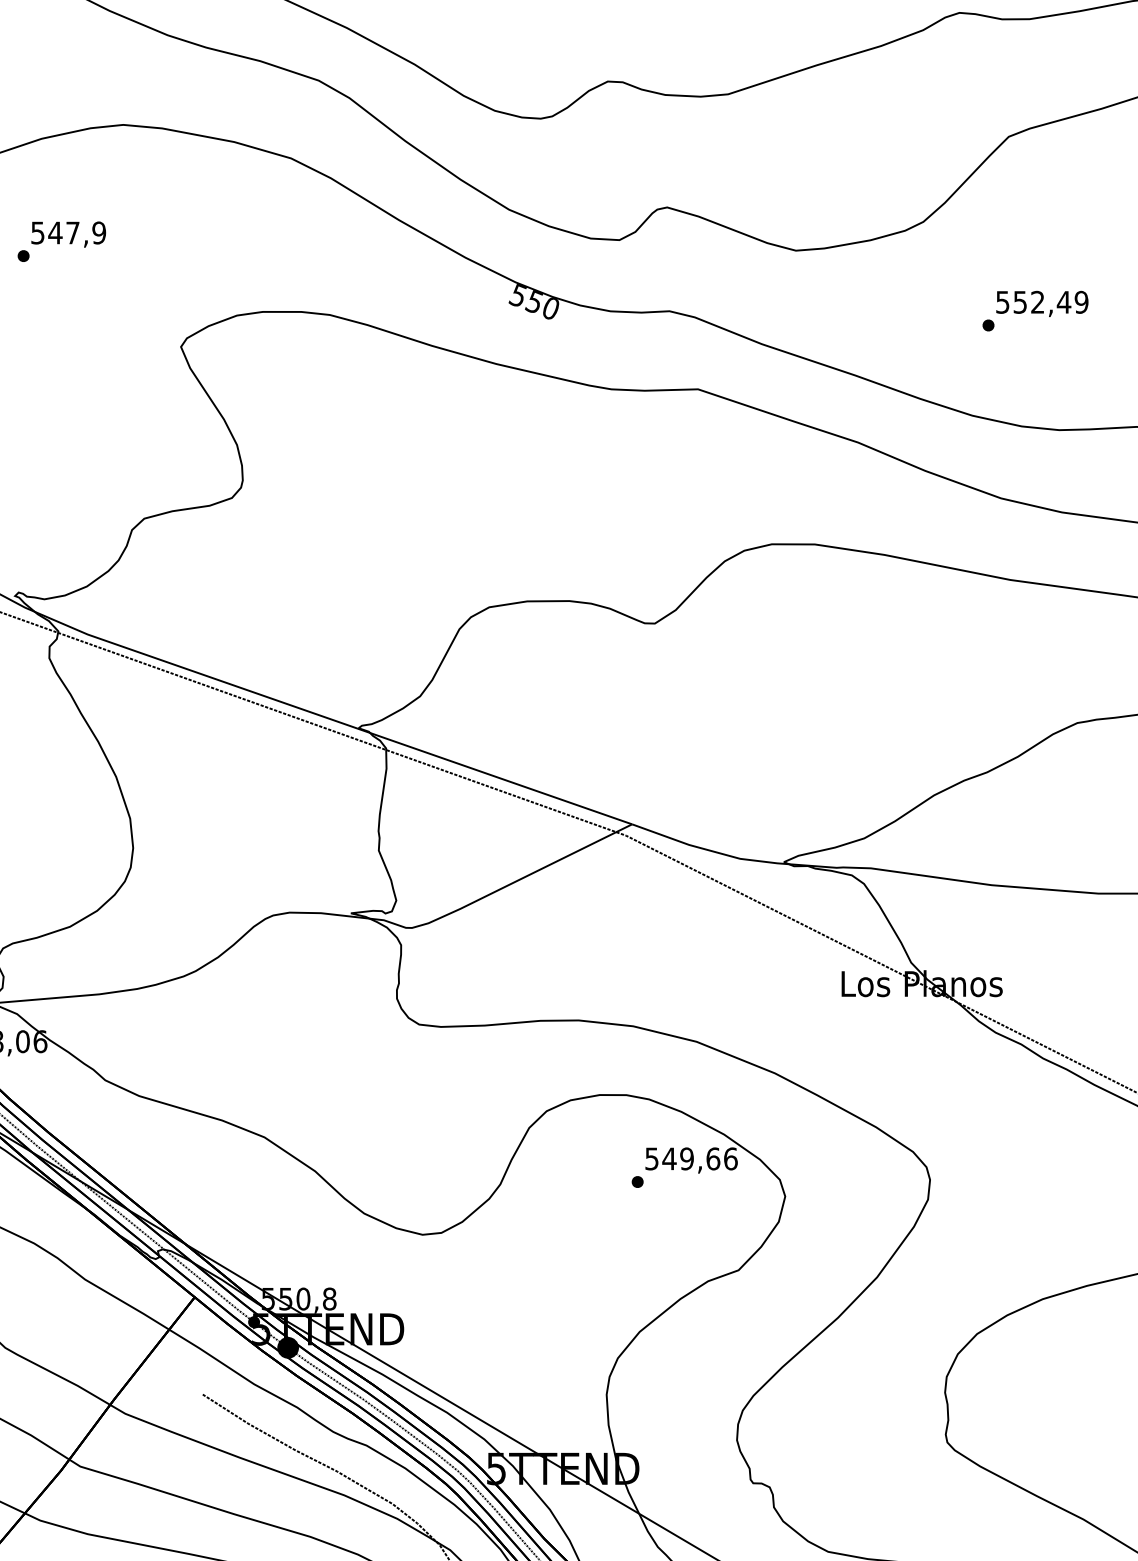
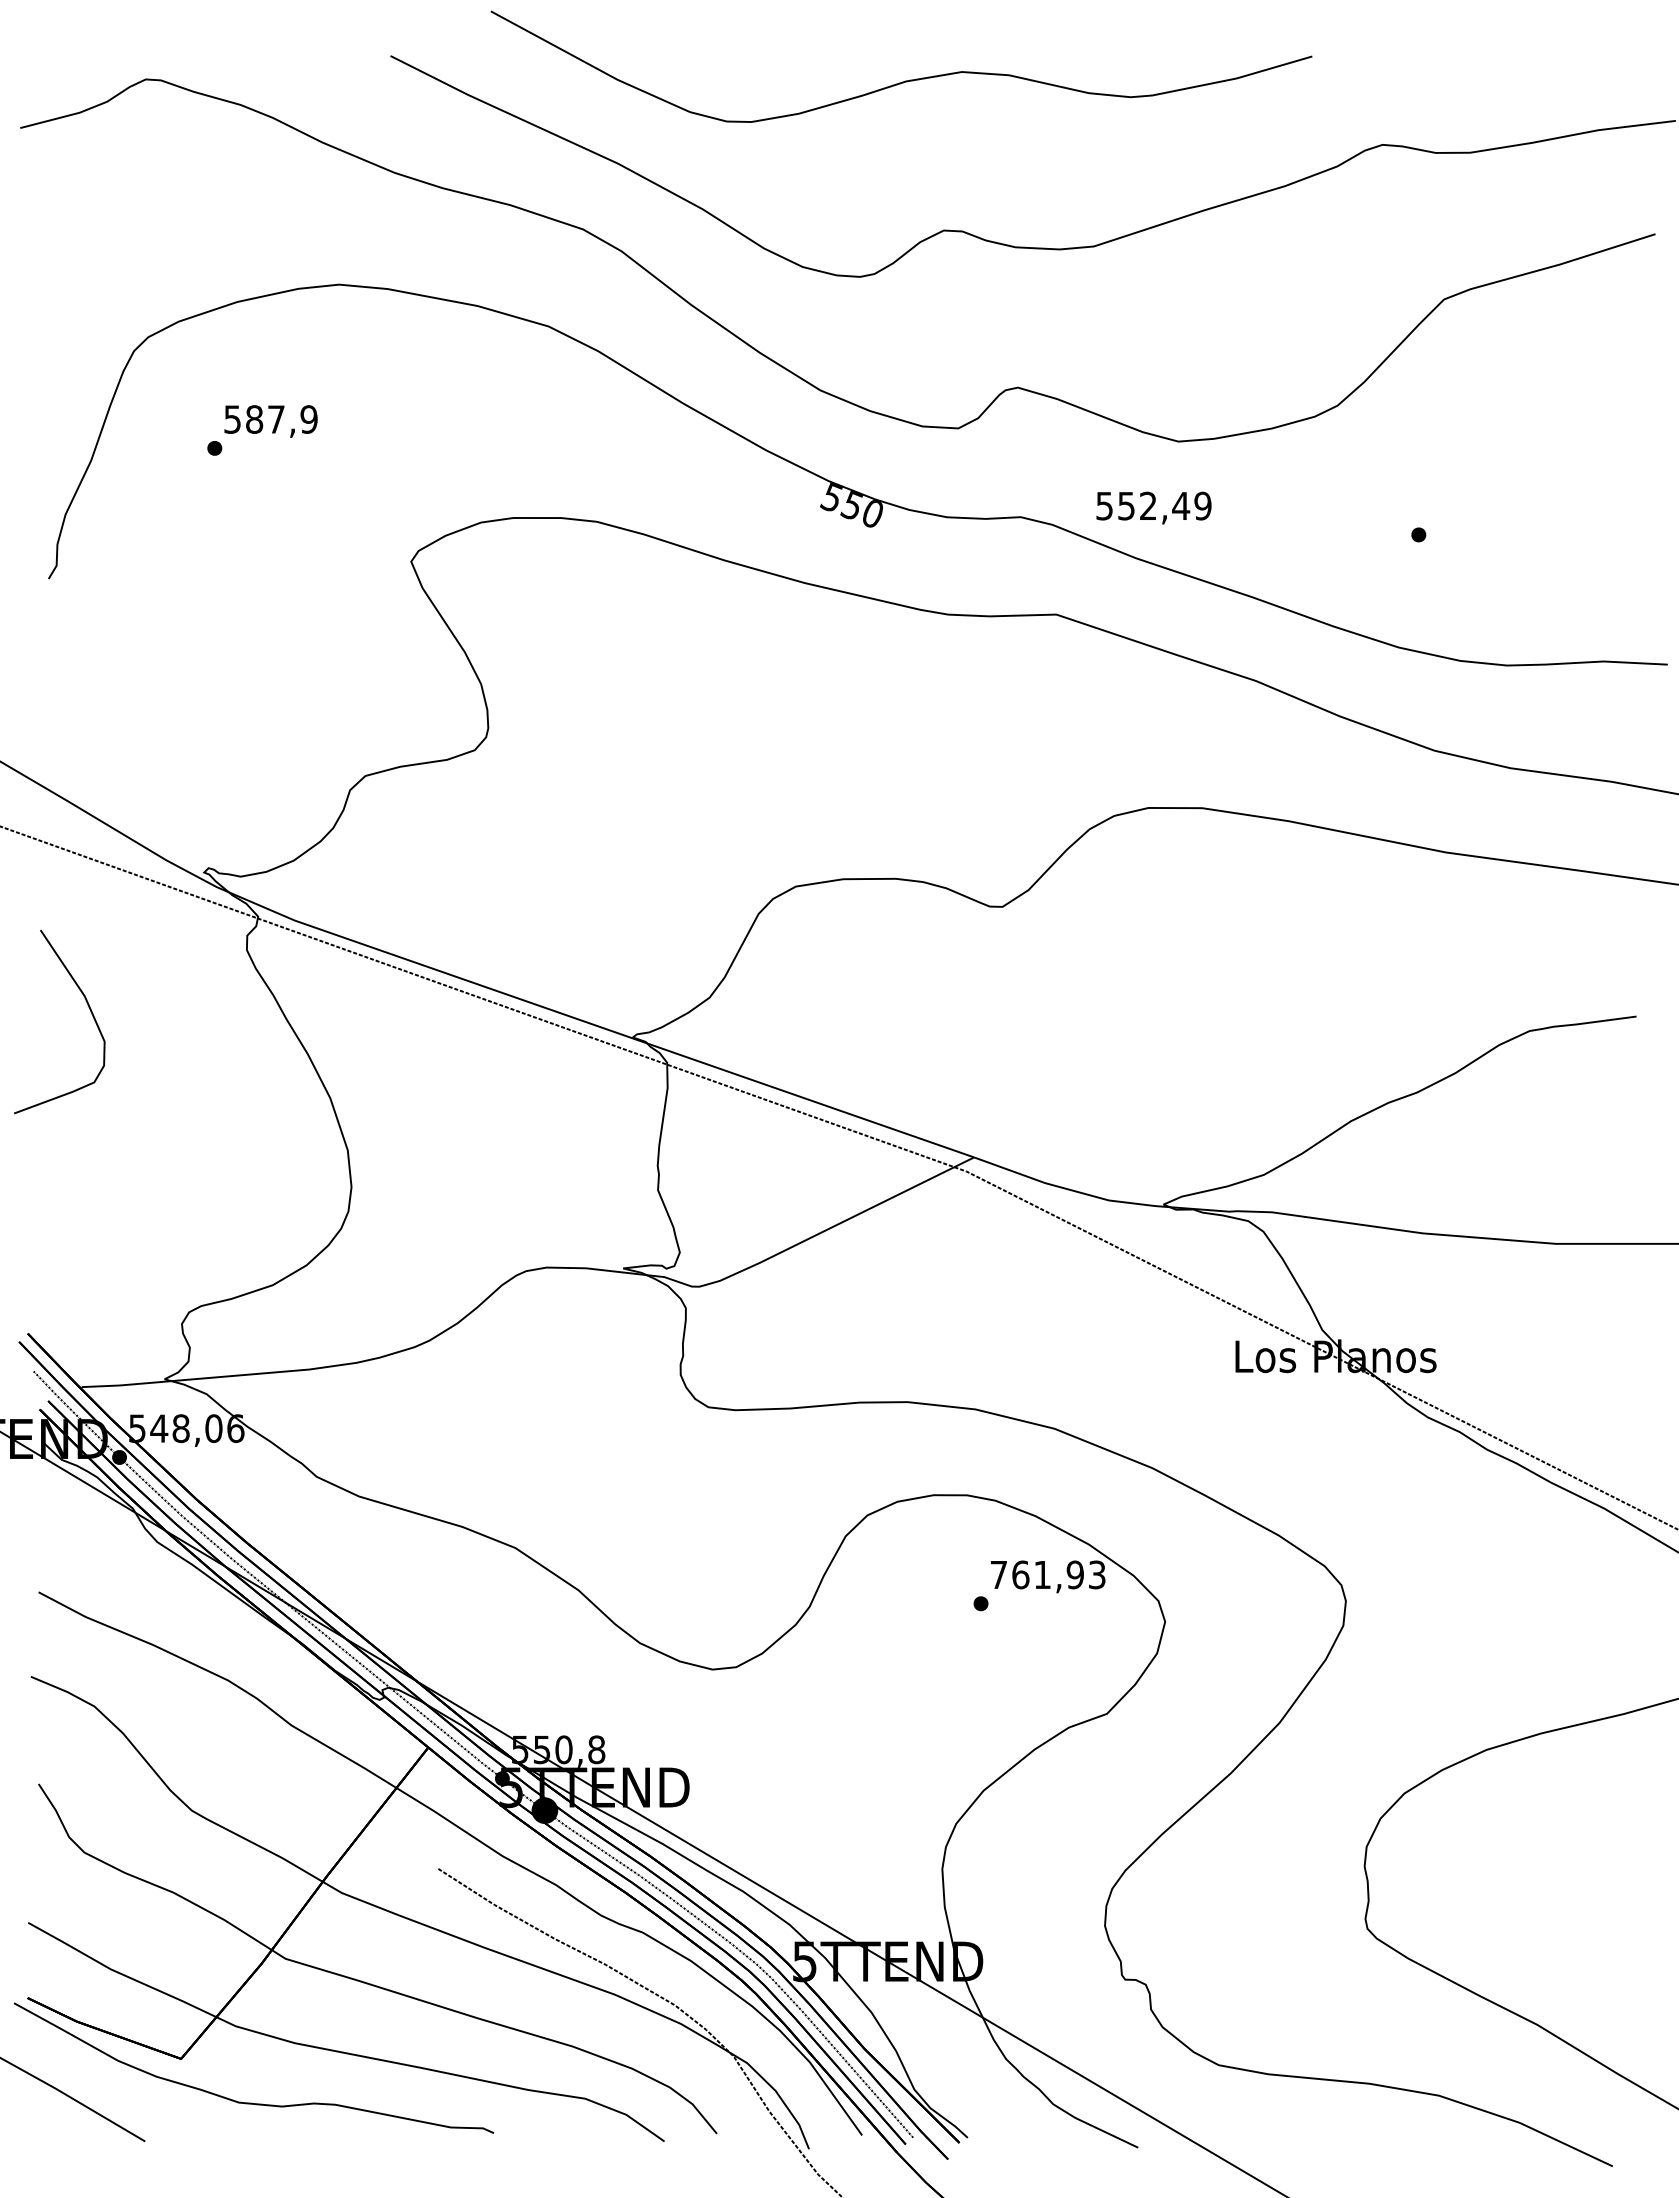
text: (55, 232) -> (254, 419), 547,9 -> 587,9
text: (1041, 303) -> (1153, 507), moved
text: (691, 1158) -> (1048, 1574), 549,66 -> 761,93

